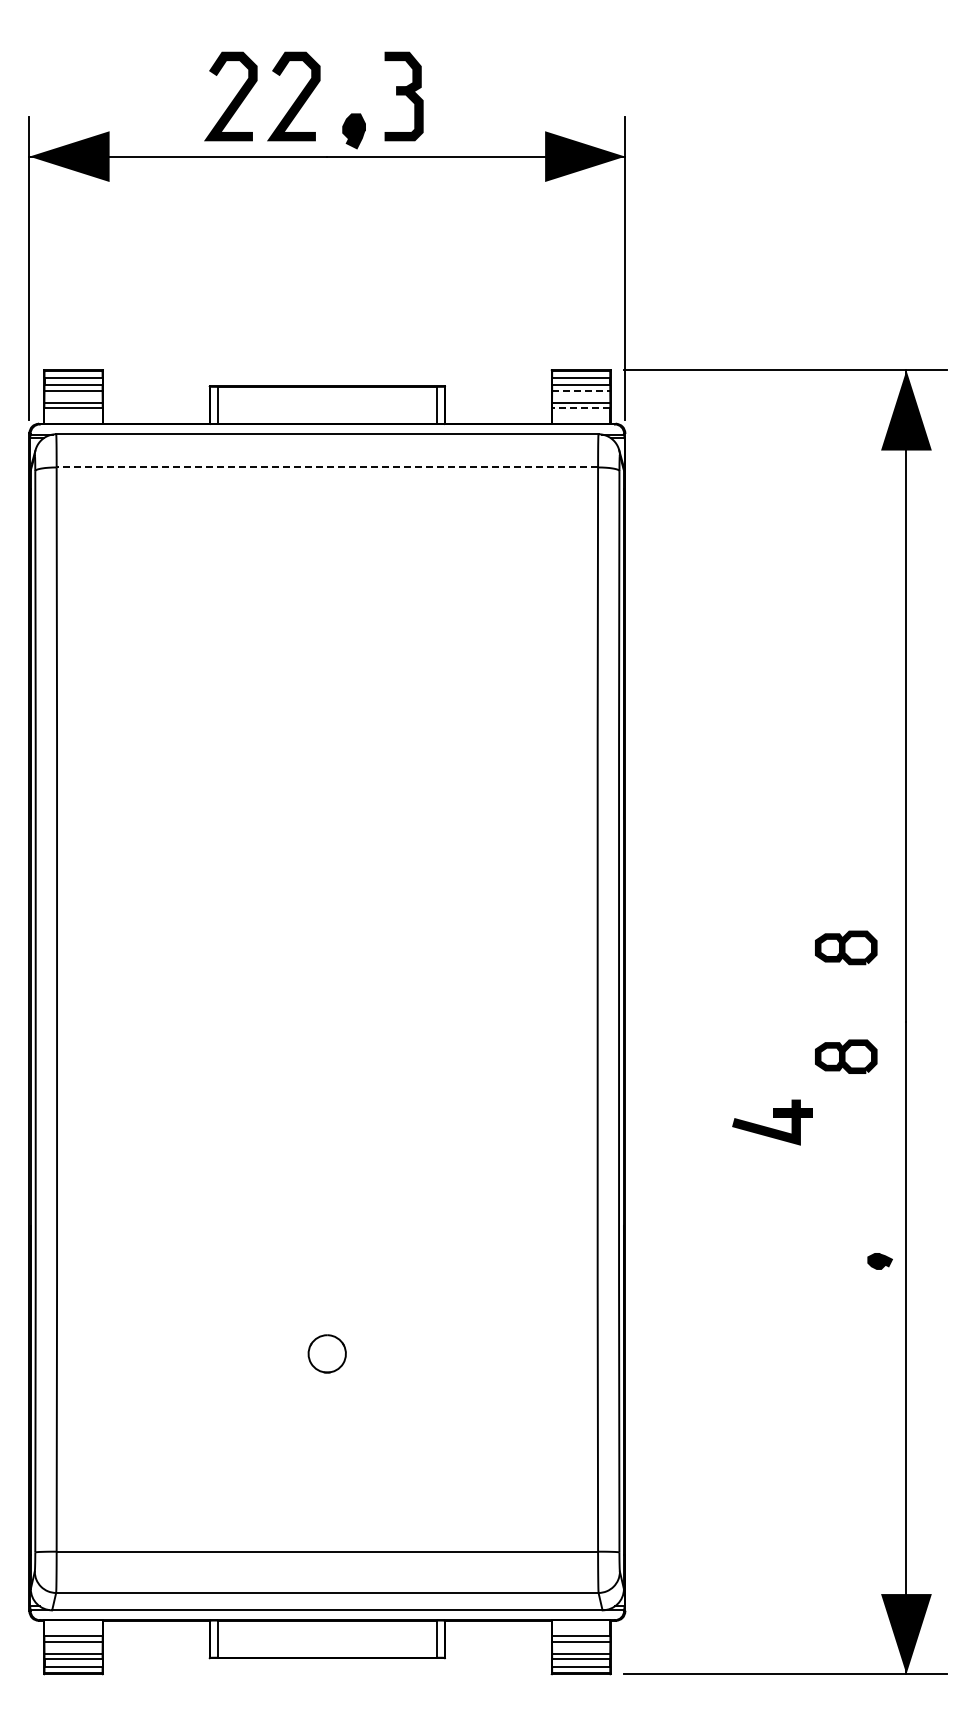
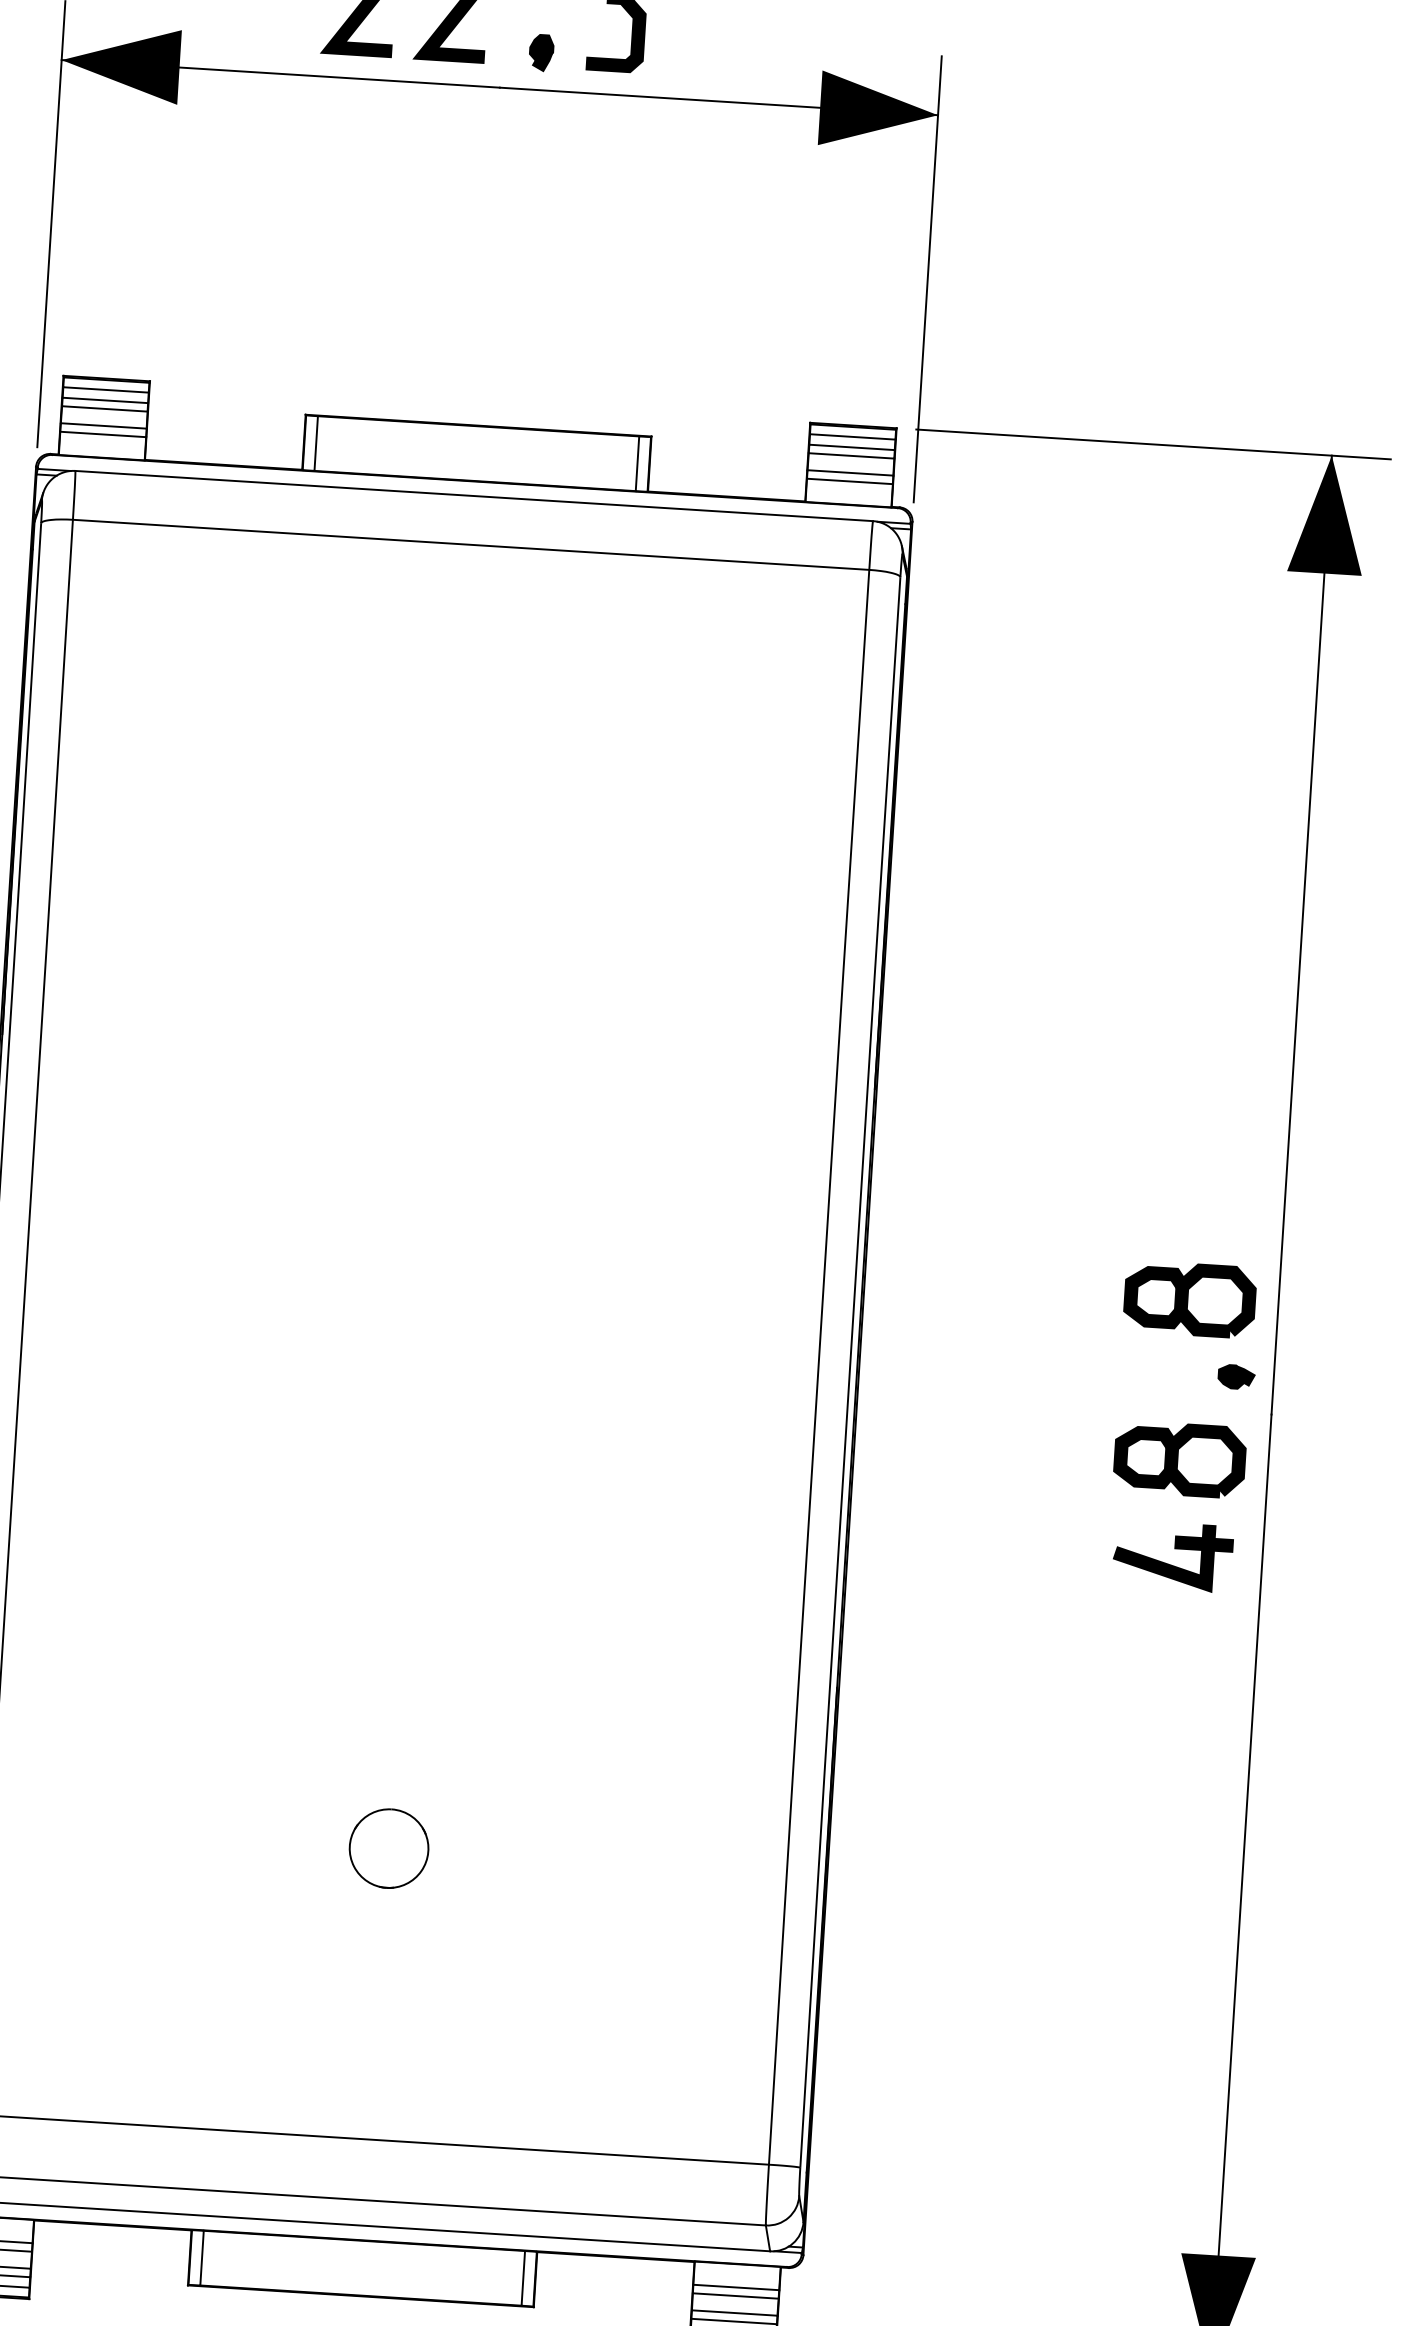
part: (353, 131) -> (540, 53), size x0.71
line: (581, 391) -> (851, 456), dashed -> solid
line: (580, 408) -> (848, 481), dashed -> solid
line: (327, 467) -> (471, 544), dashed -> solid
part: (845, 947) -> (1188, 1298), size x1.43
part: (845, 1056) -> (1178, 1459), size x1.43
part: (772, 1122) -> (1172, 1556), moved
part: (879, 1261) -> (1235, 1377), moved
part: (326, 1353) -> (387, 1848), size x1.43

